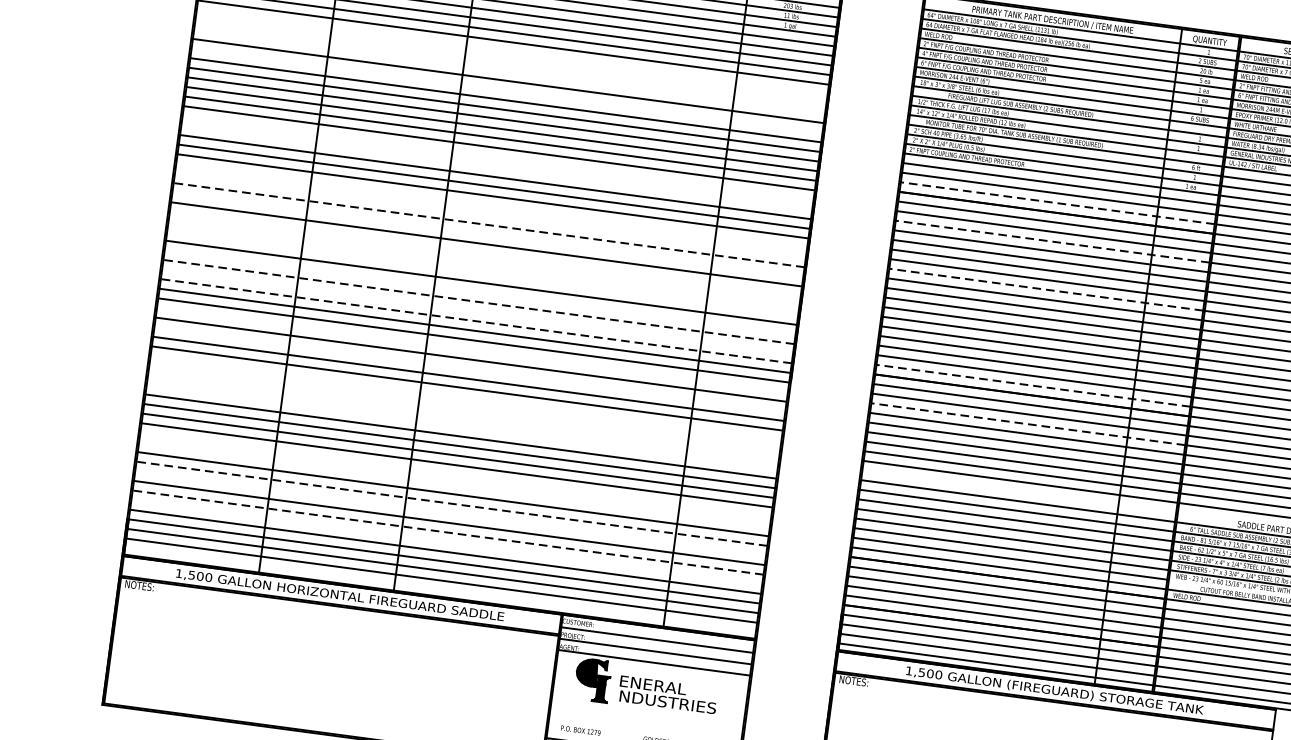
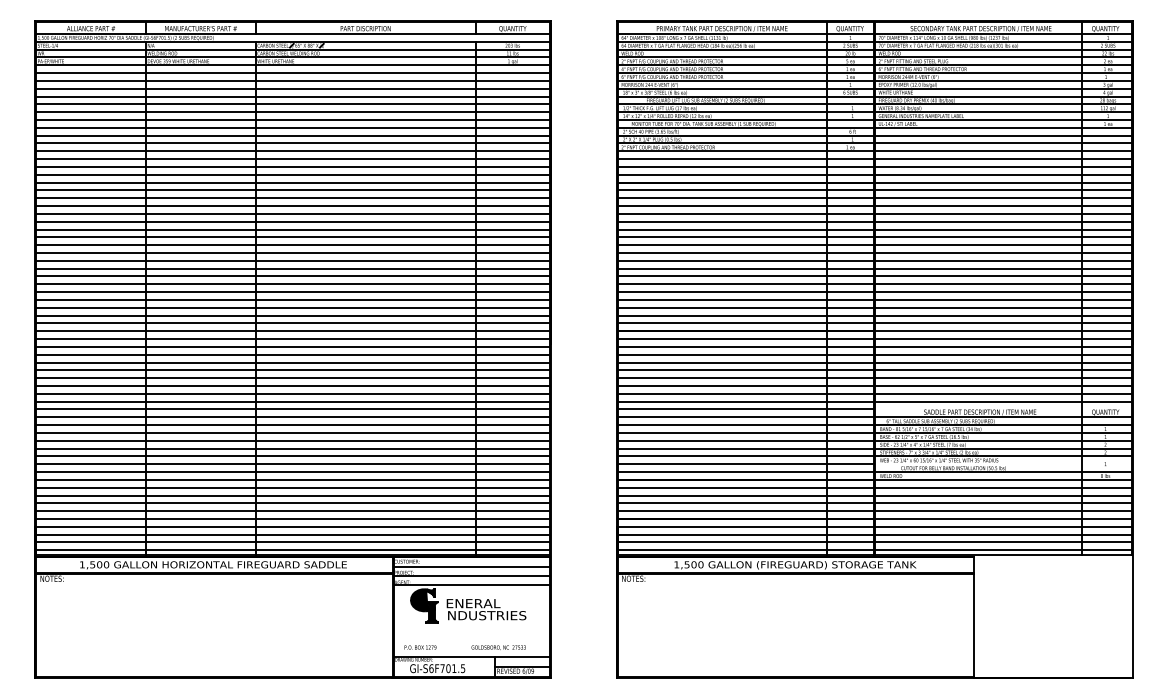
line: (512, 52) -> (293, 112), added
line: (511, 62) -> (293, 120), added
line: (510, 71) -> (293, 127), added
line: (507, 90) -> (293, 143), added
line: (498, 158) -> (293, 198), added
line: (497, 168) -> (293, 206), added
line: (1057, 202) -> (745, 174), dashed -> solid
line: (492, 206) -> (293, 237), added
line: (490, 215) -> (293, 245), added
line: (489, 225) -> (293, 253), dashed -> solid
line: (488, 234) -> (293, 260), added
line: (1052, 242) -> (745, 206), dashed -> solid
line: (485, 254) -> (293, 276), added
line: (484, 263) -> (293, 284), added
line: (483, 273) -> (293, 292), added
line: (1045, 290) -> (745, 245), dashed -> solid
line: (480, 292) -> (293, 307), added
line: (479, 301) -> (293, 315), dashed -> solid
line: (477, 311) -> (293, 323), added
line: (476, 321) -> (293, 331), dashed -> solid
line: (472, 349) -> (293, 354), added
line: (470, 369) -> (293, 370), added
line: (1033, 385) -> (745, 323), dashed -> solid
line: (466, 397) -> (293, 393), added
line: (465, 407) -> (293, 401), added
line: (463, 417) -> (293, 409), added
line: (1028, 423) -> (745, 354), dashed -> solid
line: (462, 427) -> (293, 417), added
line: (456, 475) -> (293, 456), added
line: (454, 484) -> (293, 464), added
line: (1019, 491) -> (745, 409), added
line: (452, 503) -> (293, 479), dashed -> solid
line: (451, 513) -> (293, 487), added
line: (448, 532) -> (293, 503), dashed -> solid
line: (447, 542) -> (293, 511), added
line: (440, 590) -> (293, 550), added

